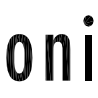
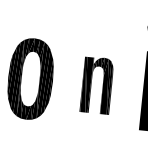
part: (57, 57) -> (96, 85), size x0.7

